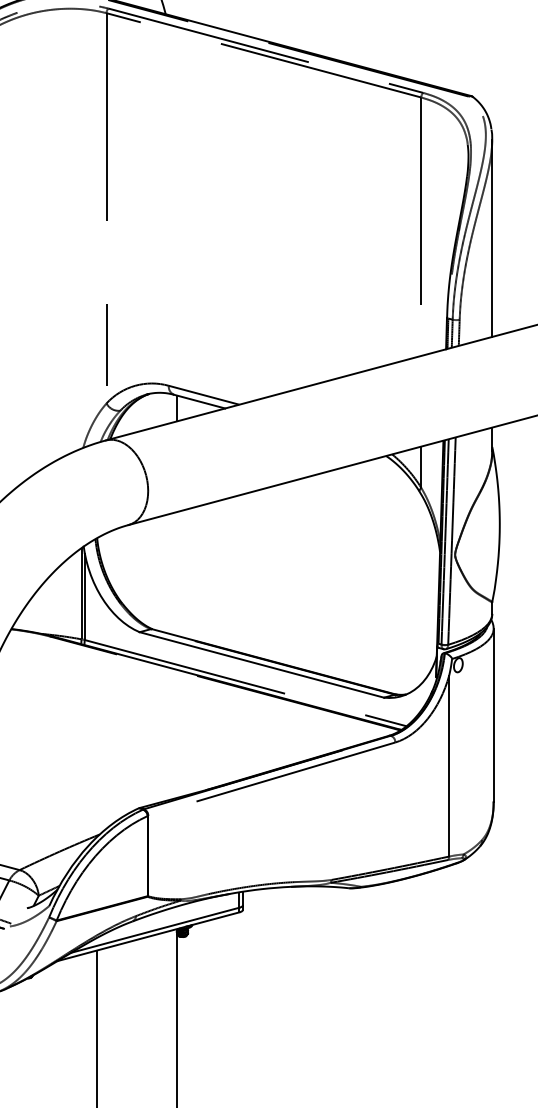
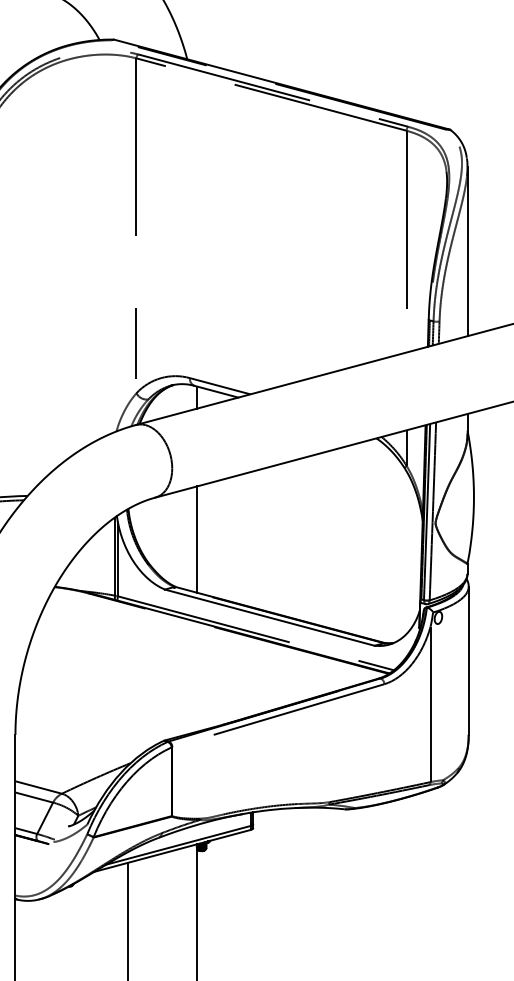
line: (177, 573) -> (197, 539), added

